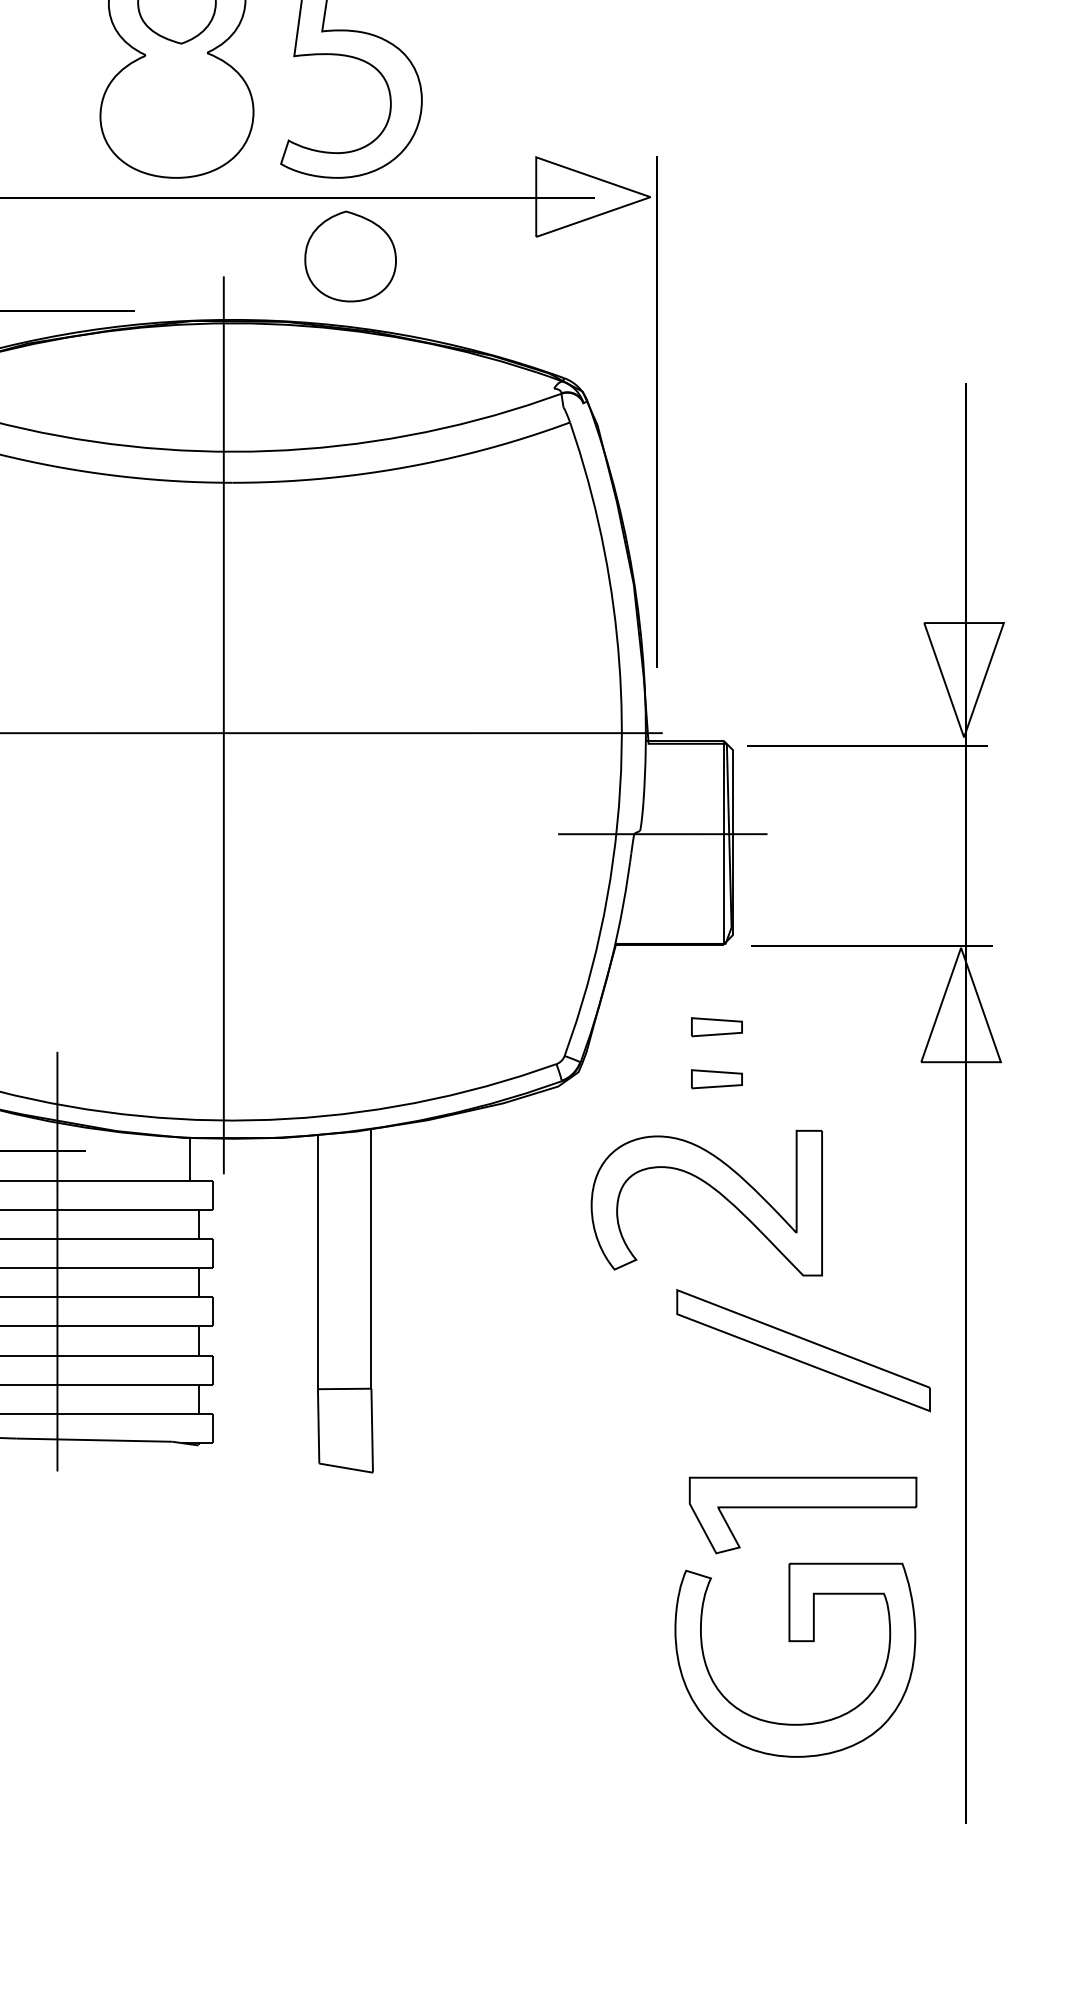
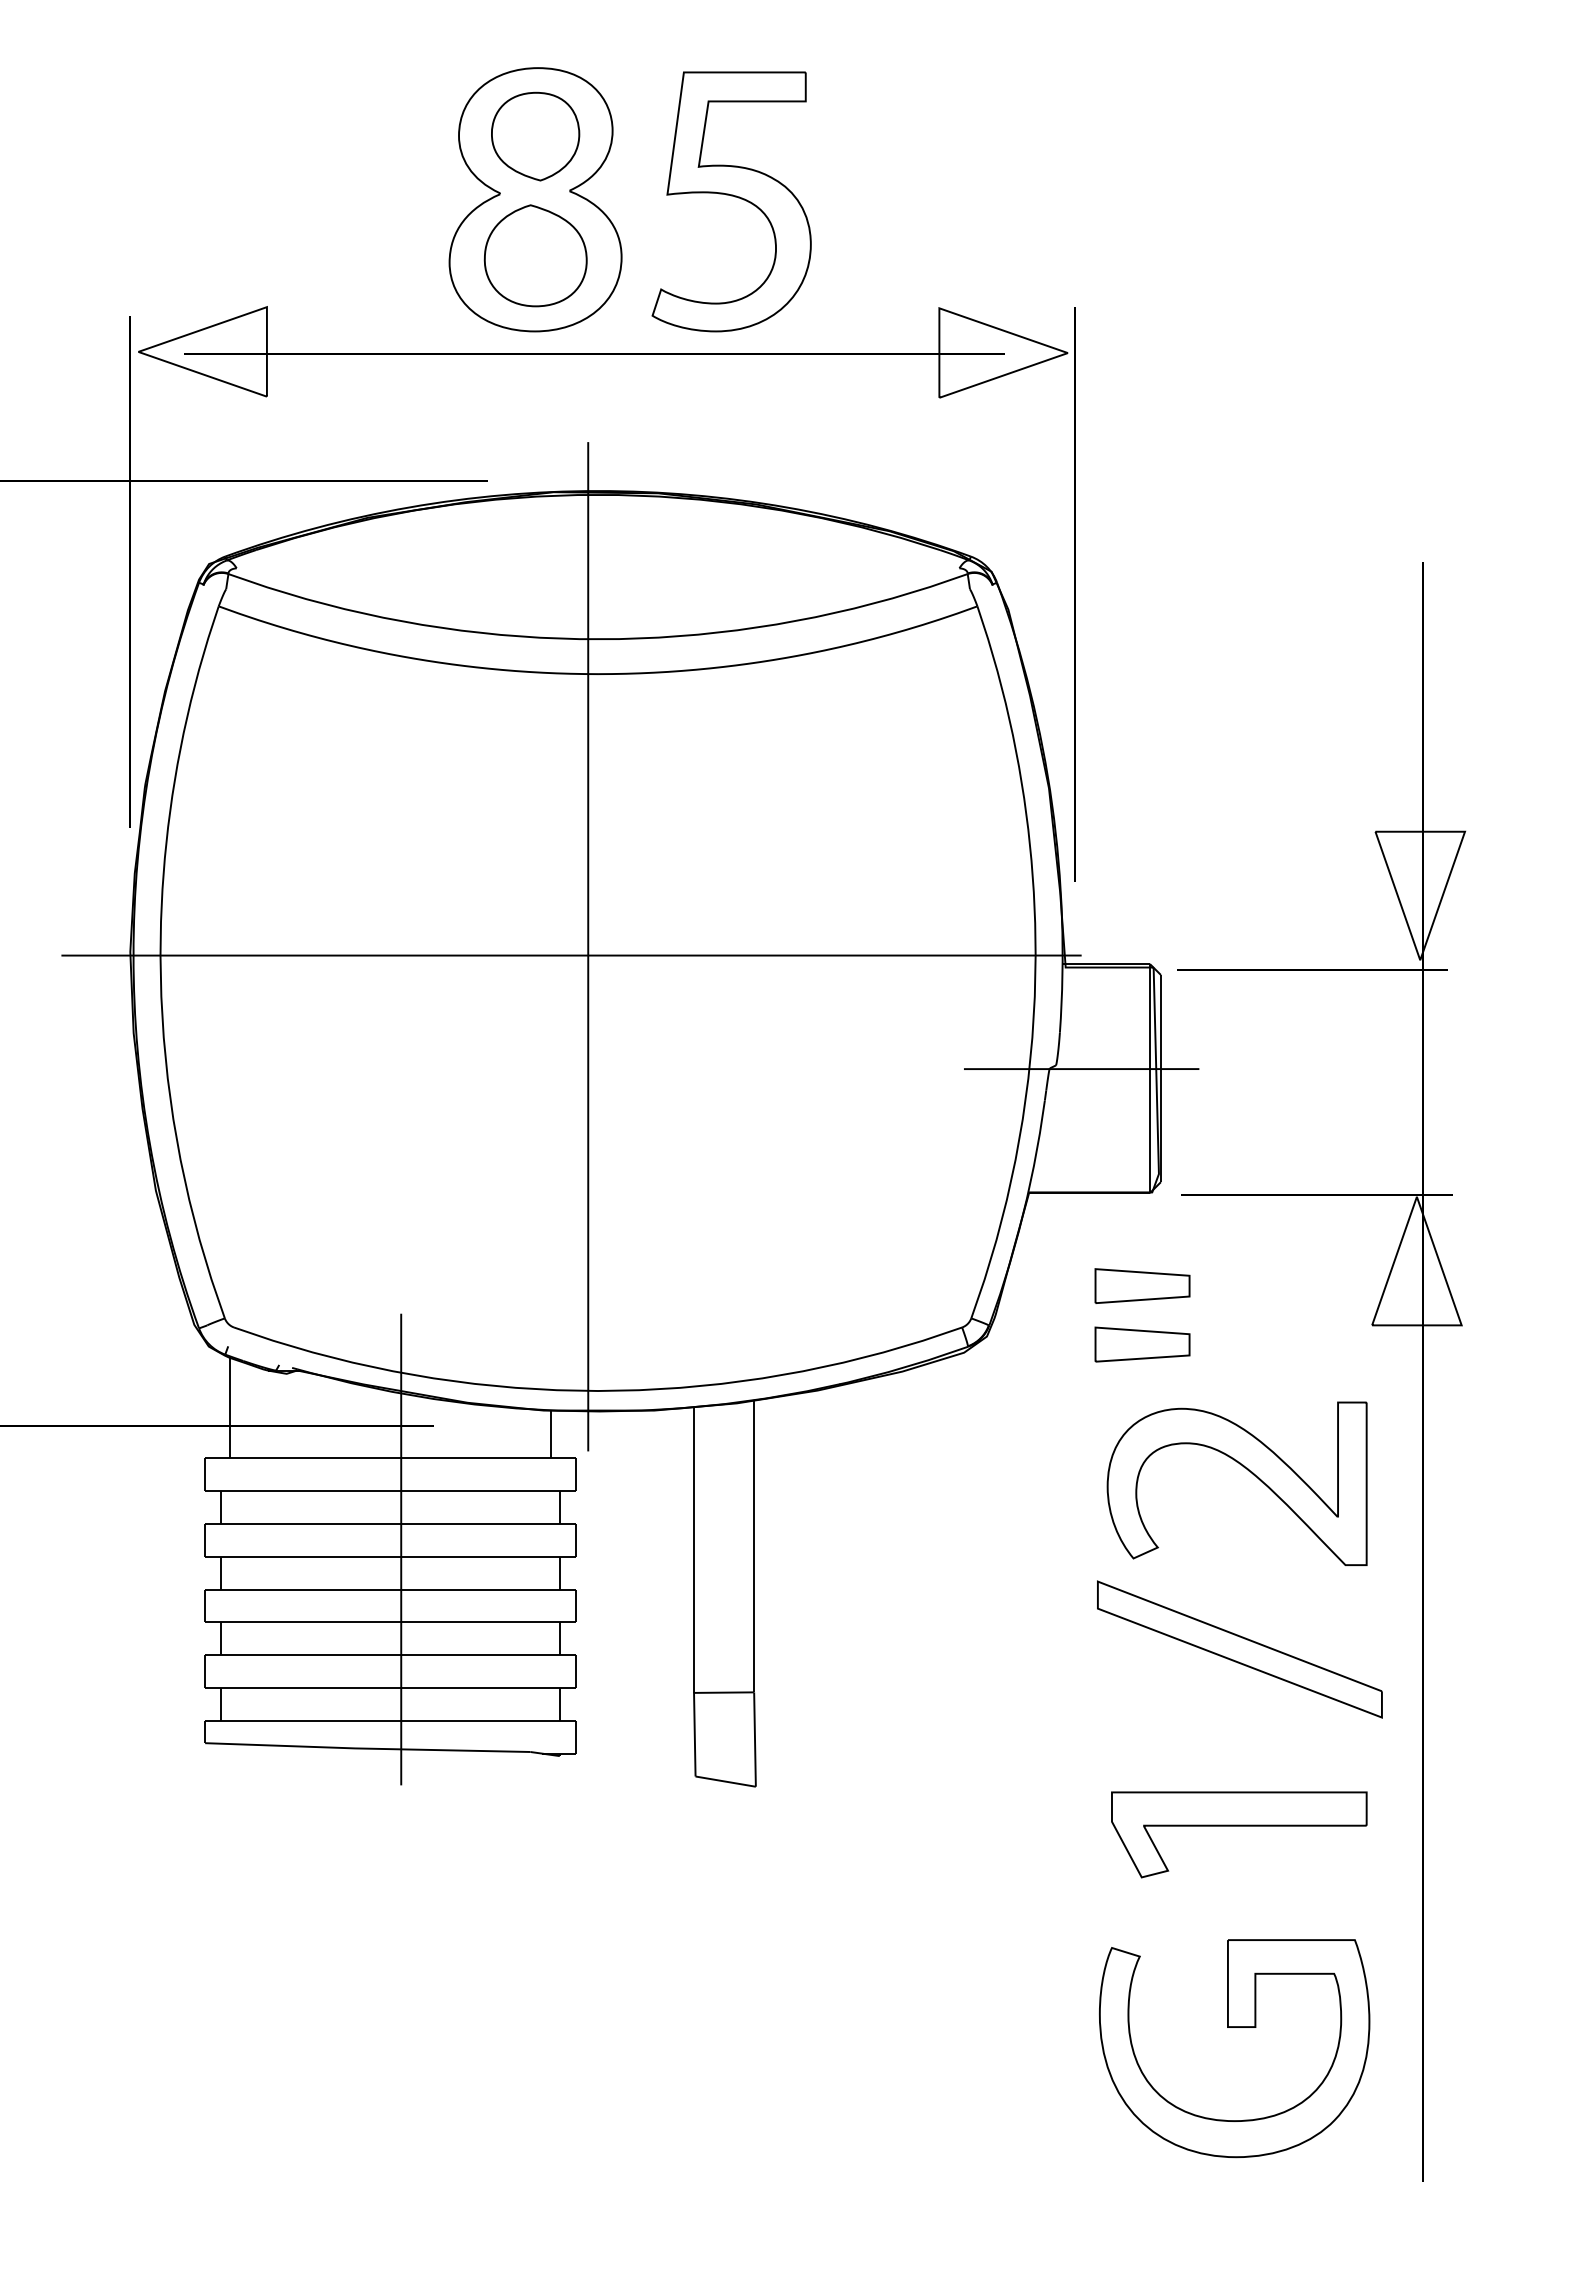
part: (350, 256) -> (535, 255), moved
part: (716, 1026) -> (1142, 1285), size x1.67
part: (716, 1079) -> (1142, 1344), size x1.67
part: (716, 1192) -> (1248, 1471), moved
part: (795, 1641) -> (1234, 2027), moved

